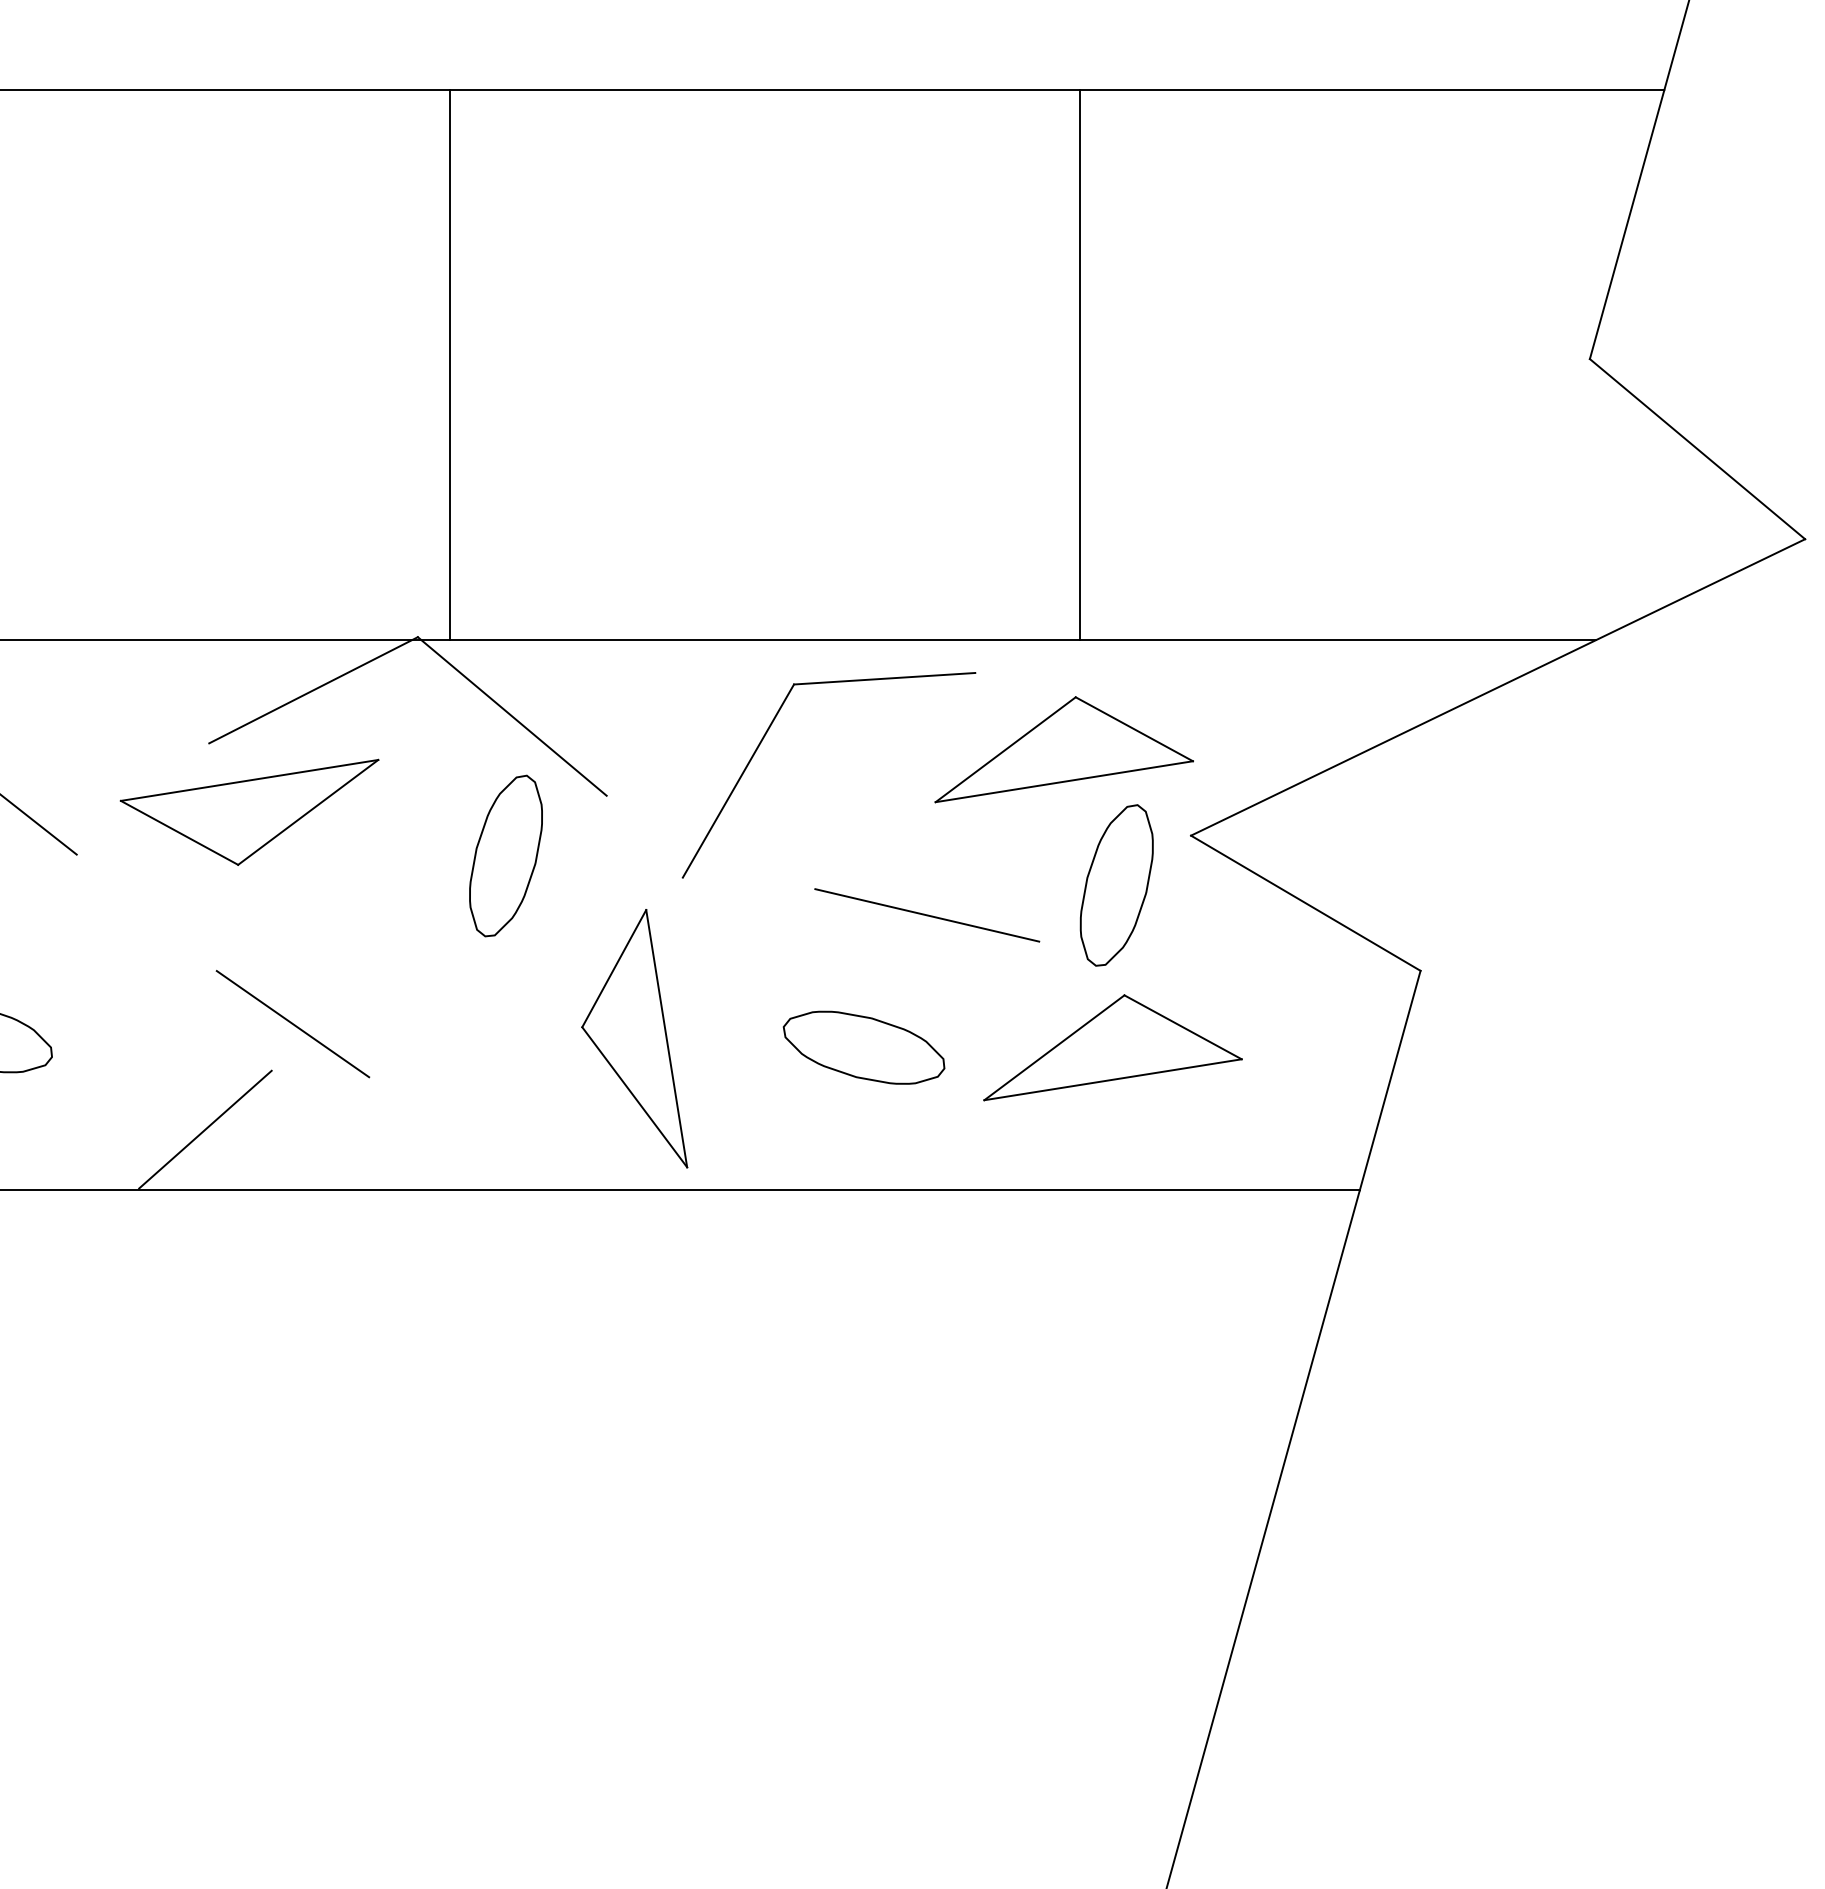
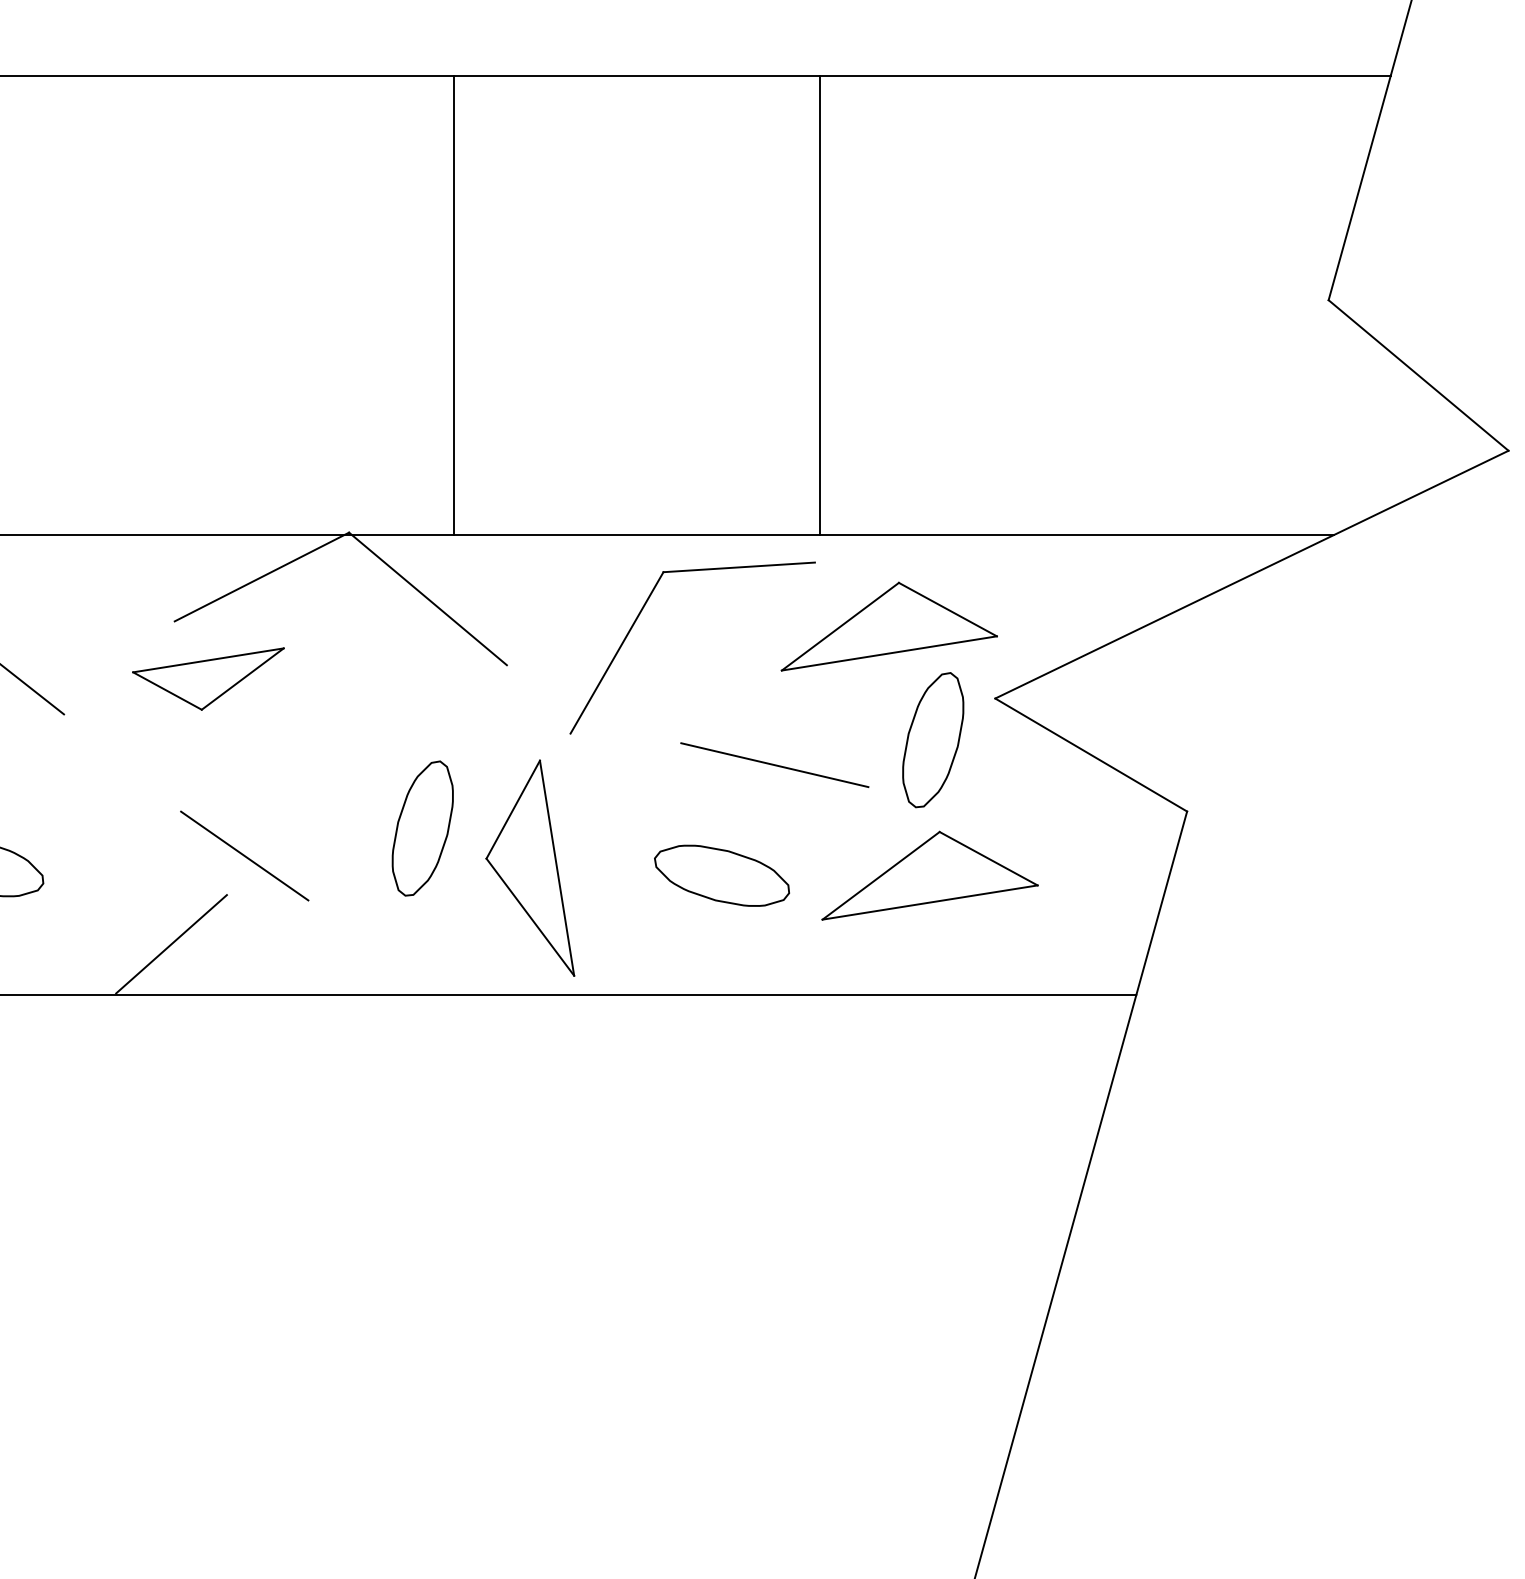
line: (450, 365) -> (454, 305), moved
line: (1080, 365) -> (820, 305), moved
part: (249, 811) -> (208, 678), size x0.7
part: (505, 855) -> (422, 828), moved

